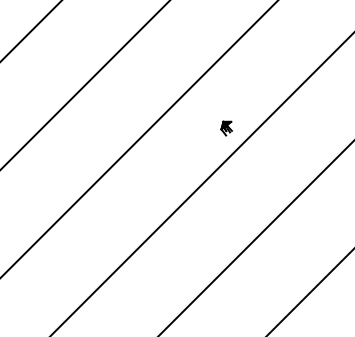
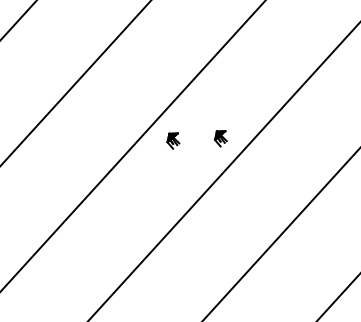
part: (183, 128) -> (173, 140), added

